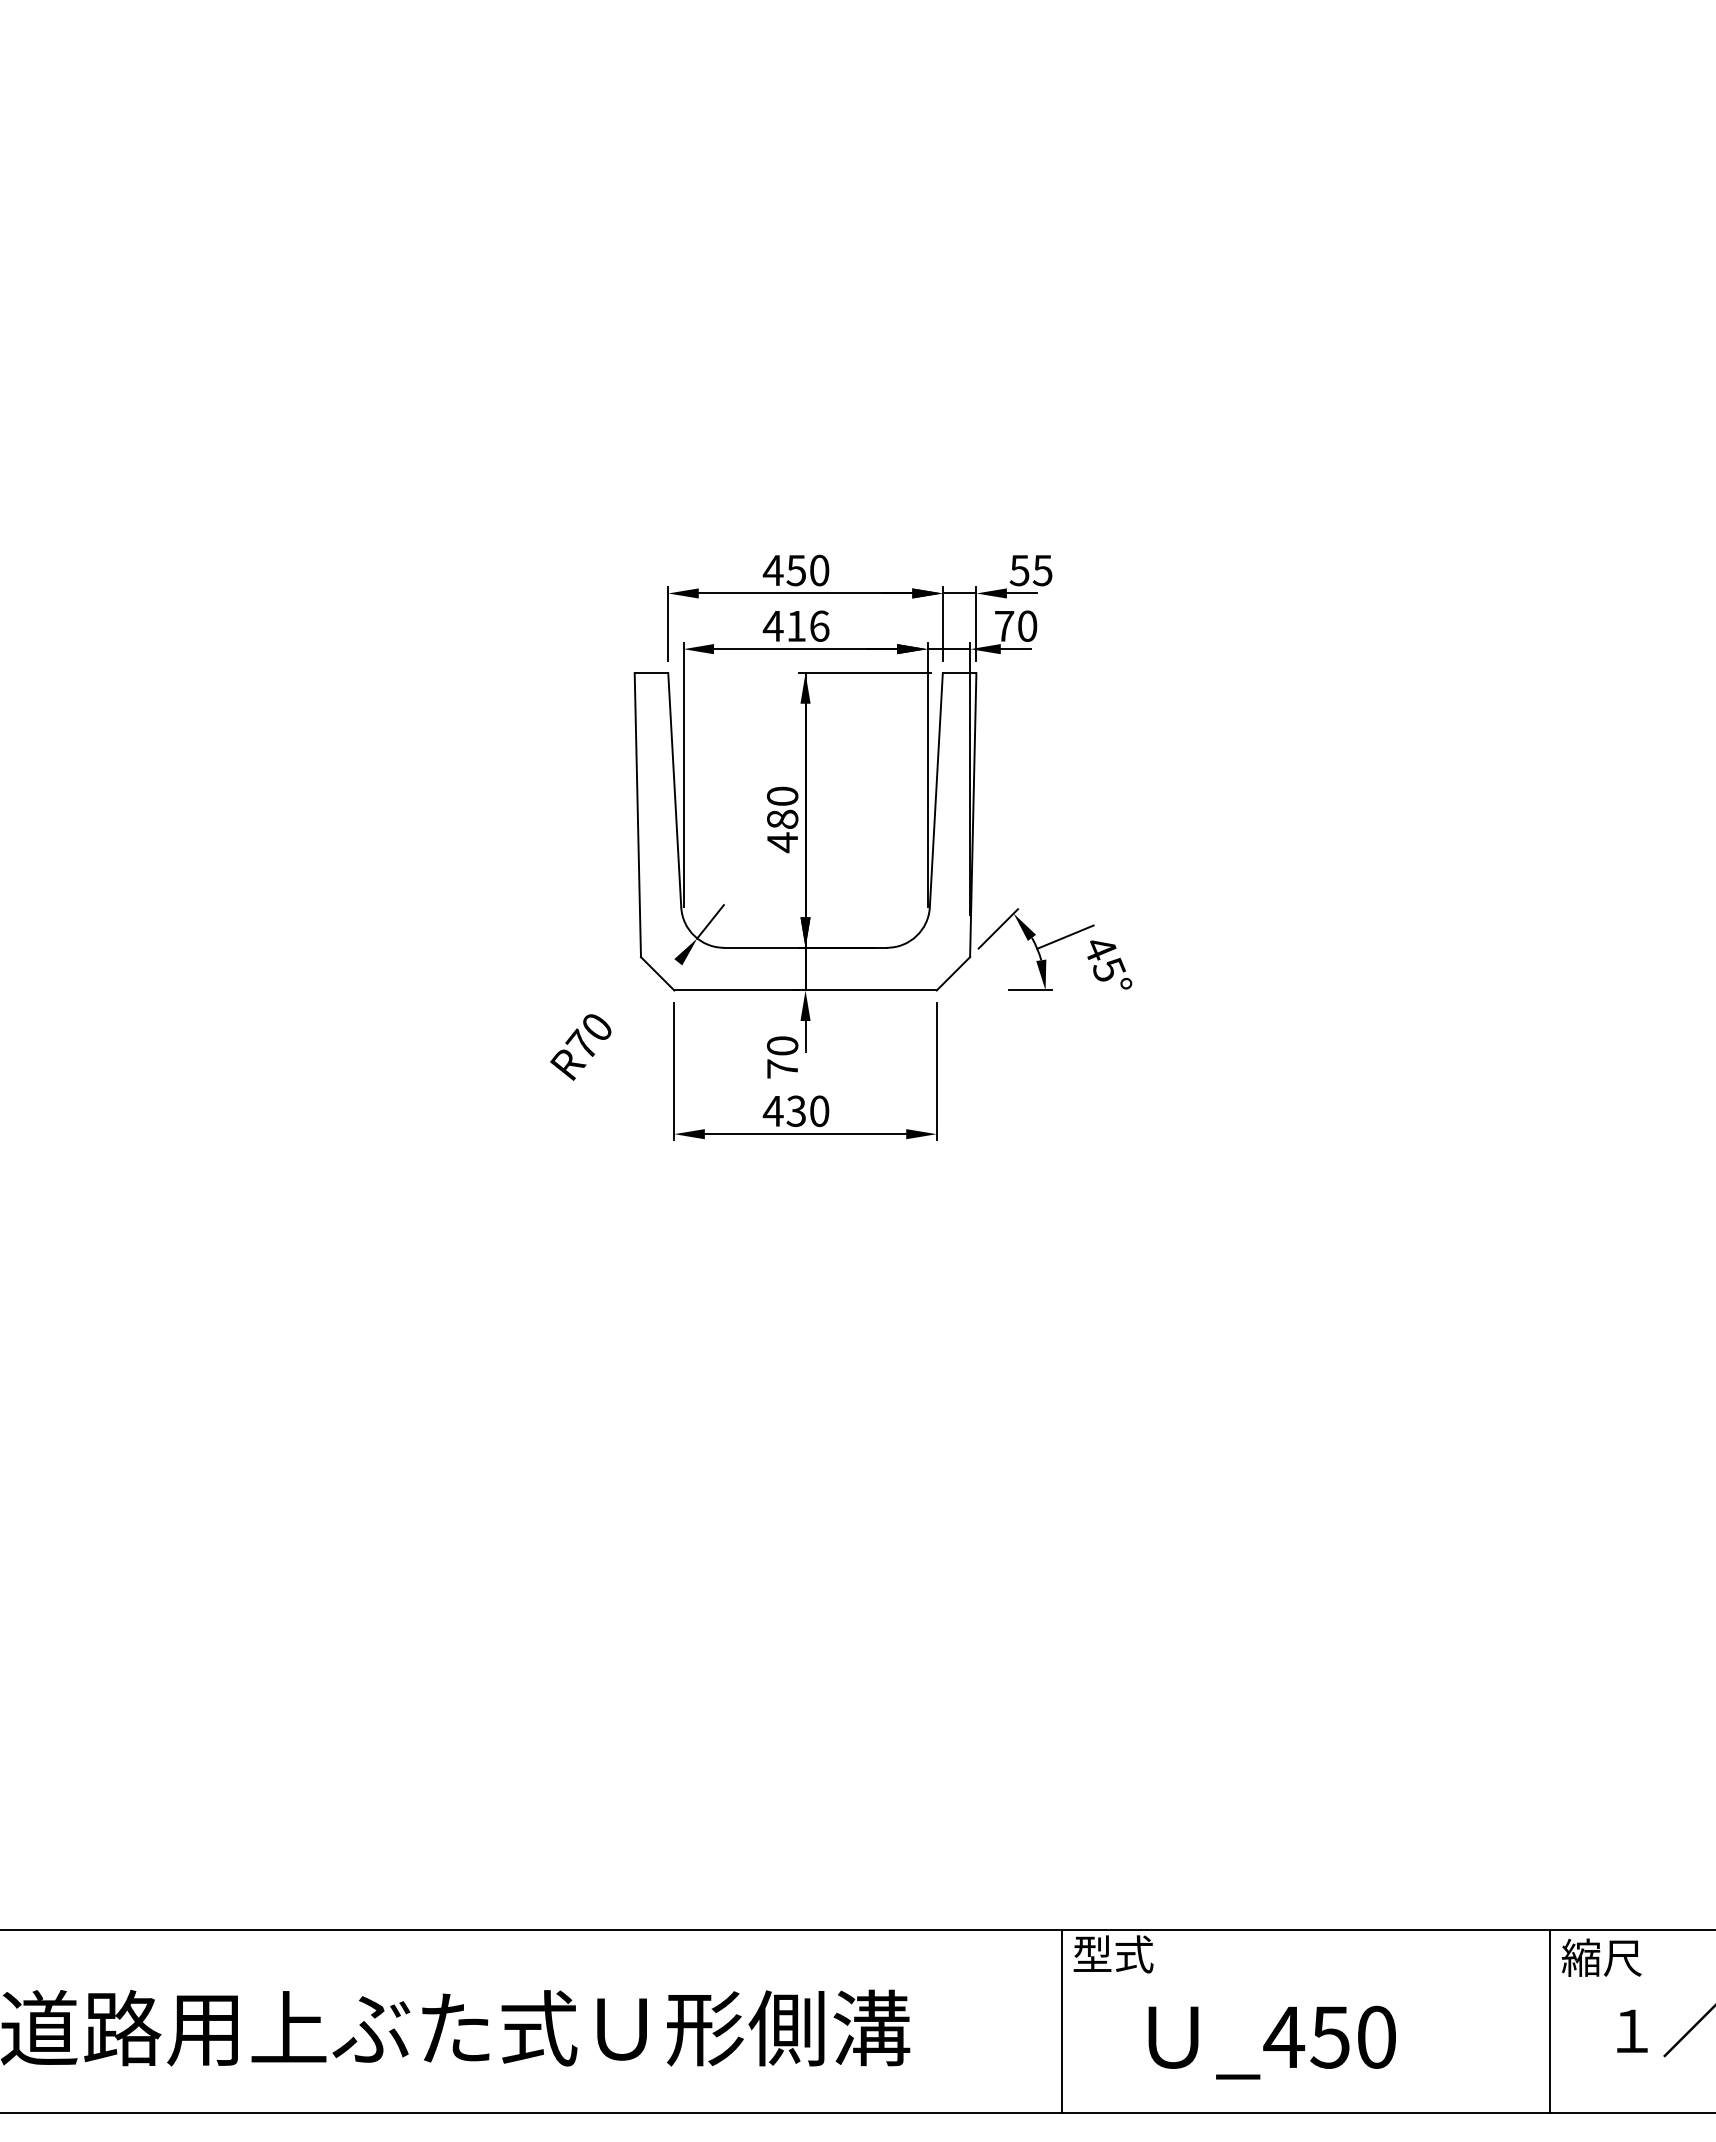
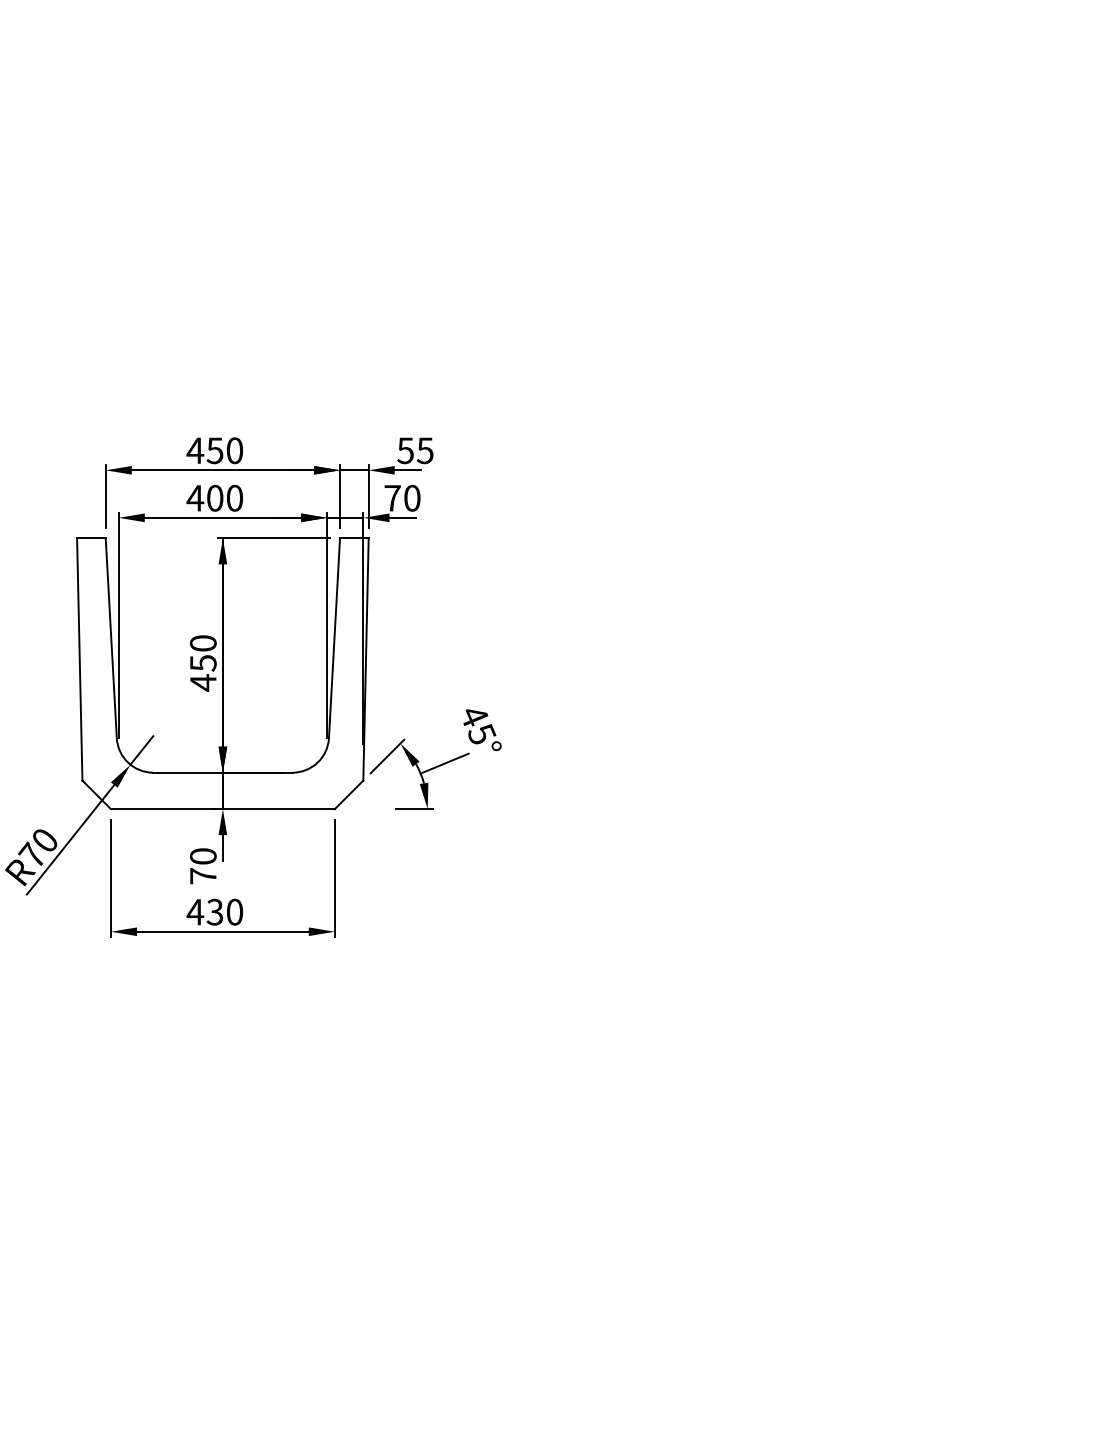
text: (808, 625) -> (225, 497), 416 -> 400
text: (782, 819) -> (203, 663), 480 -> 450
text: (1109, 964) -> (482, 729), moved
line: (626, 1026) -> (70, 839), added

